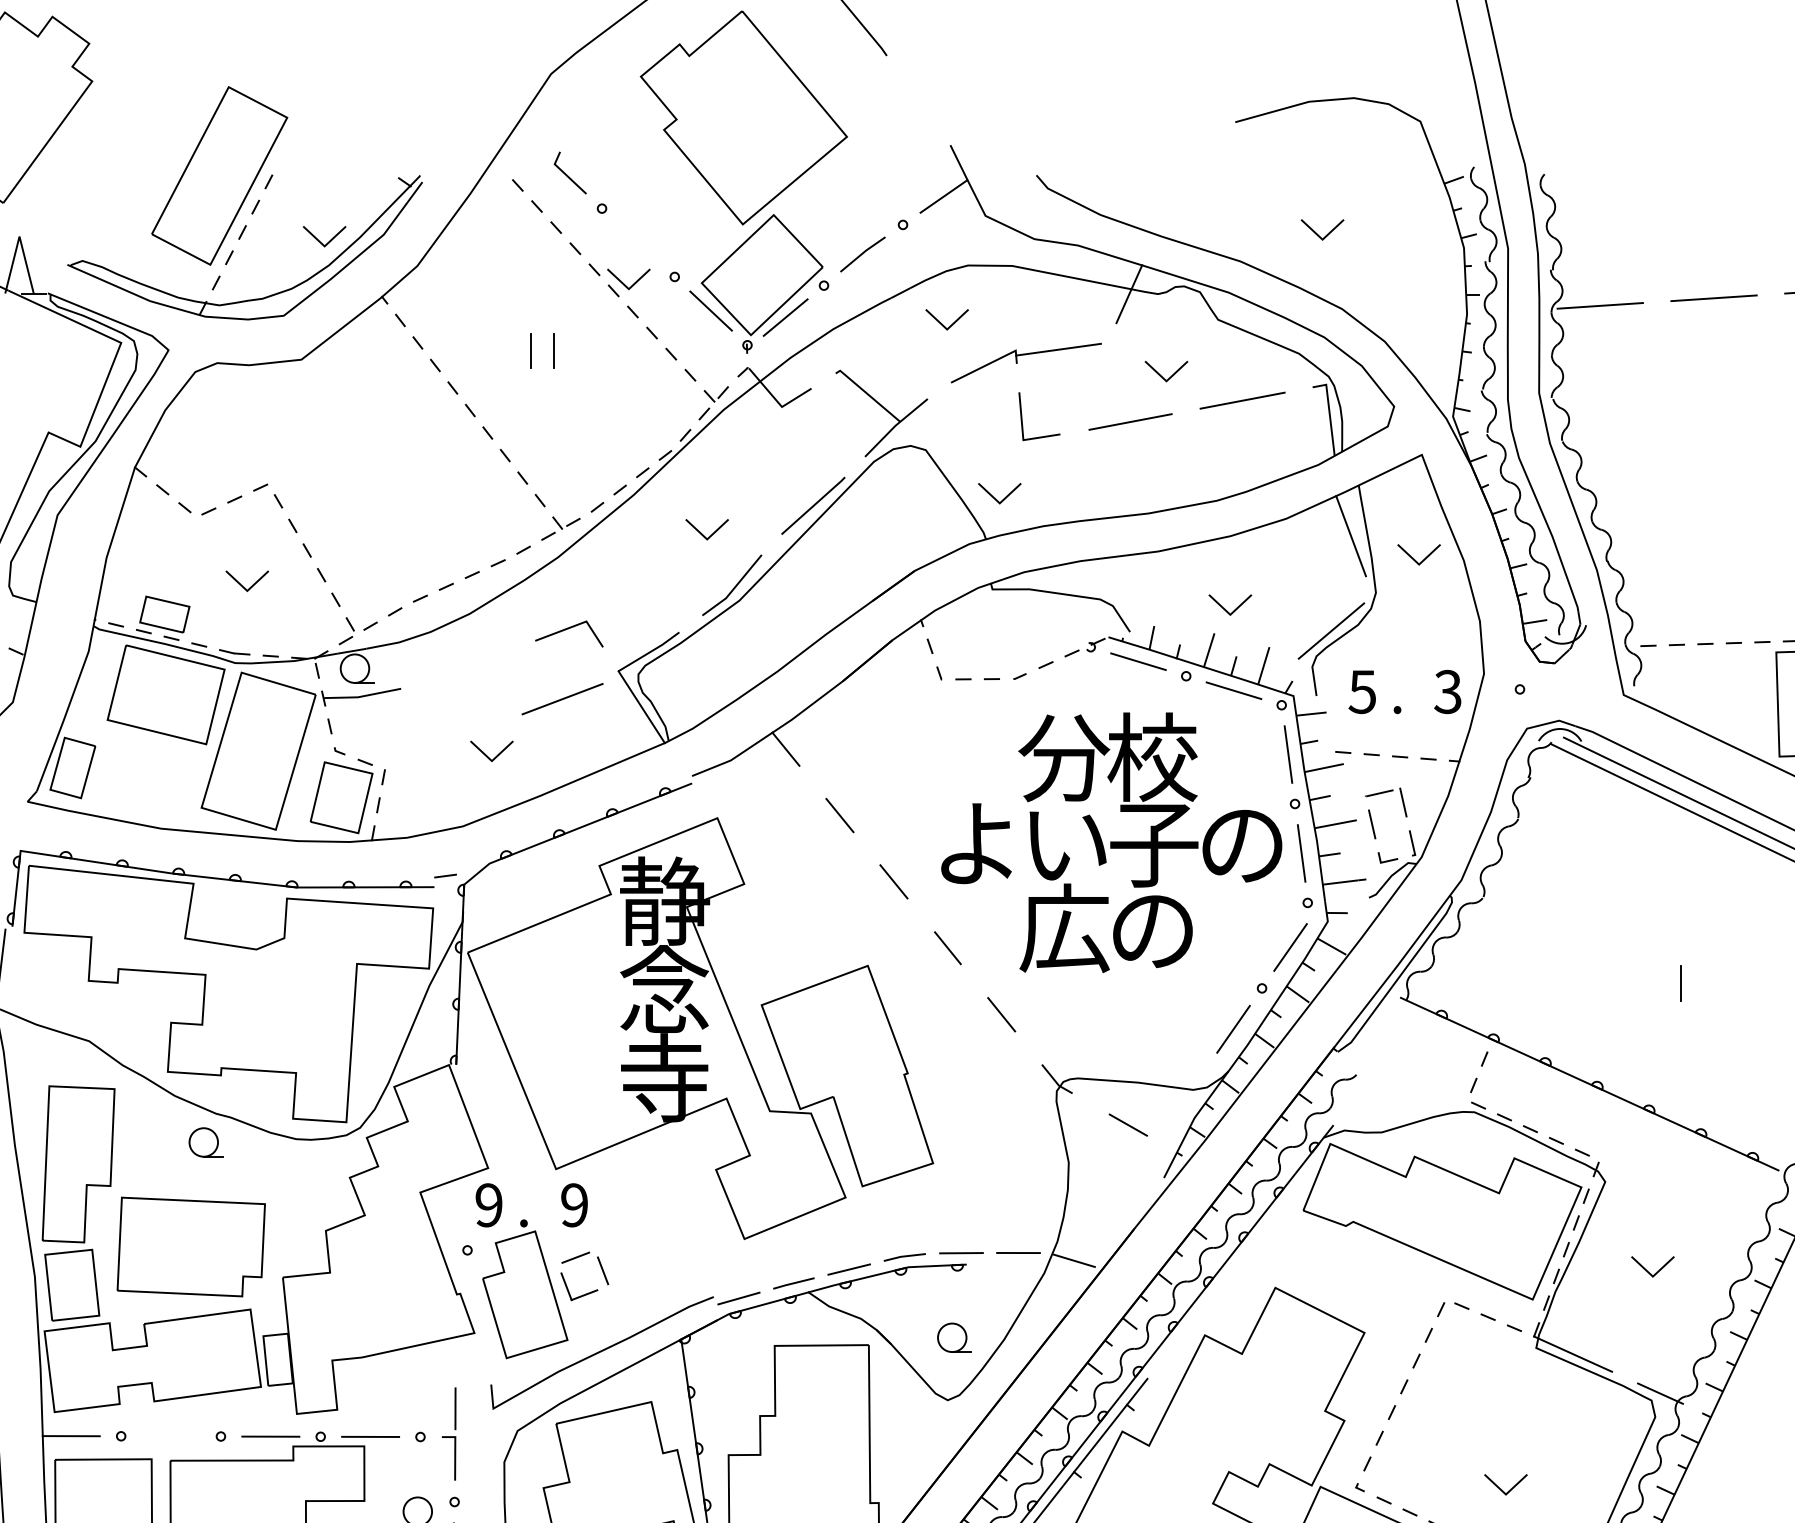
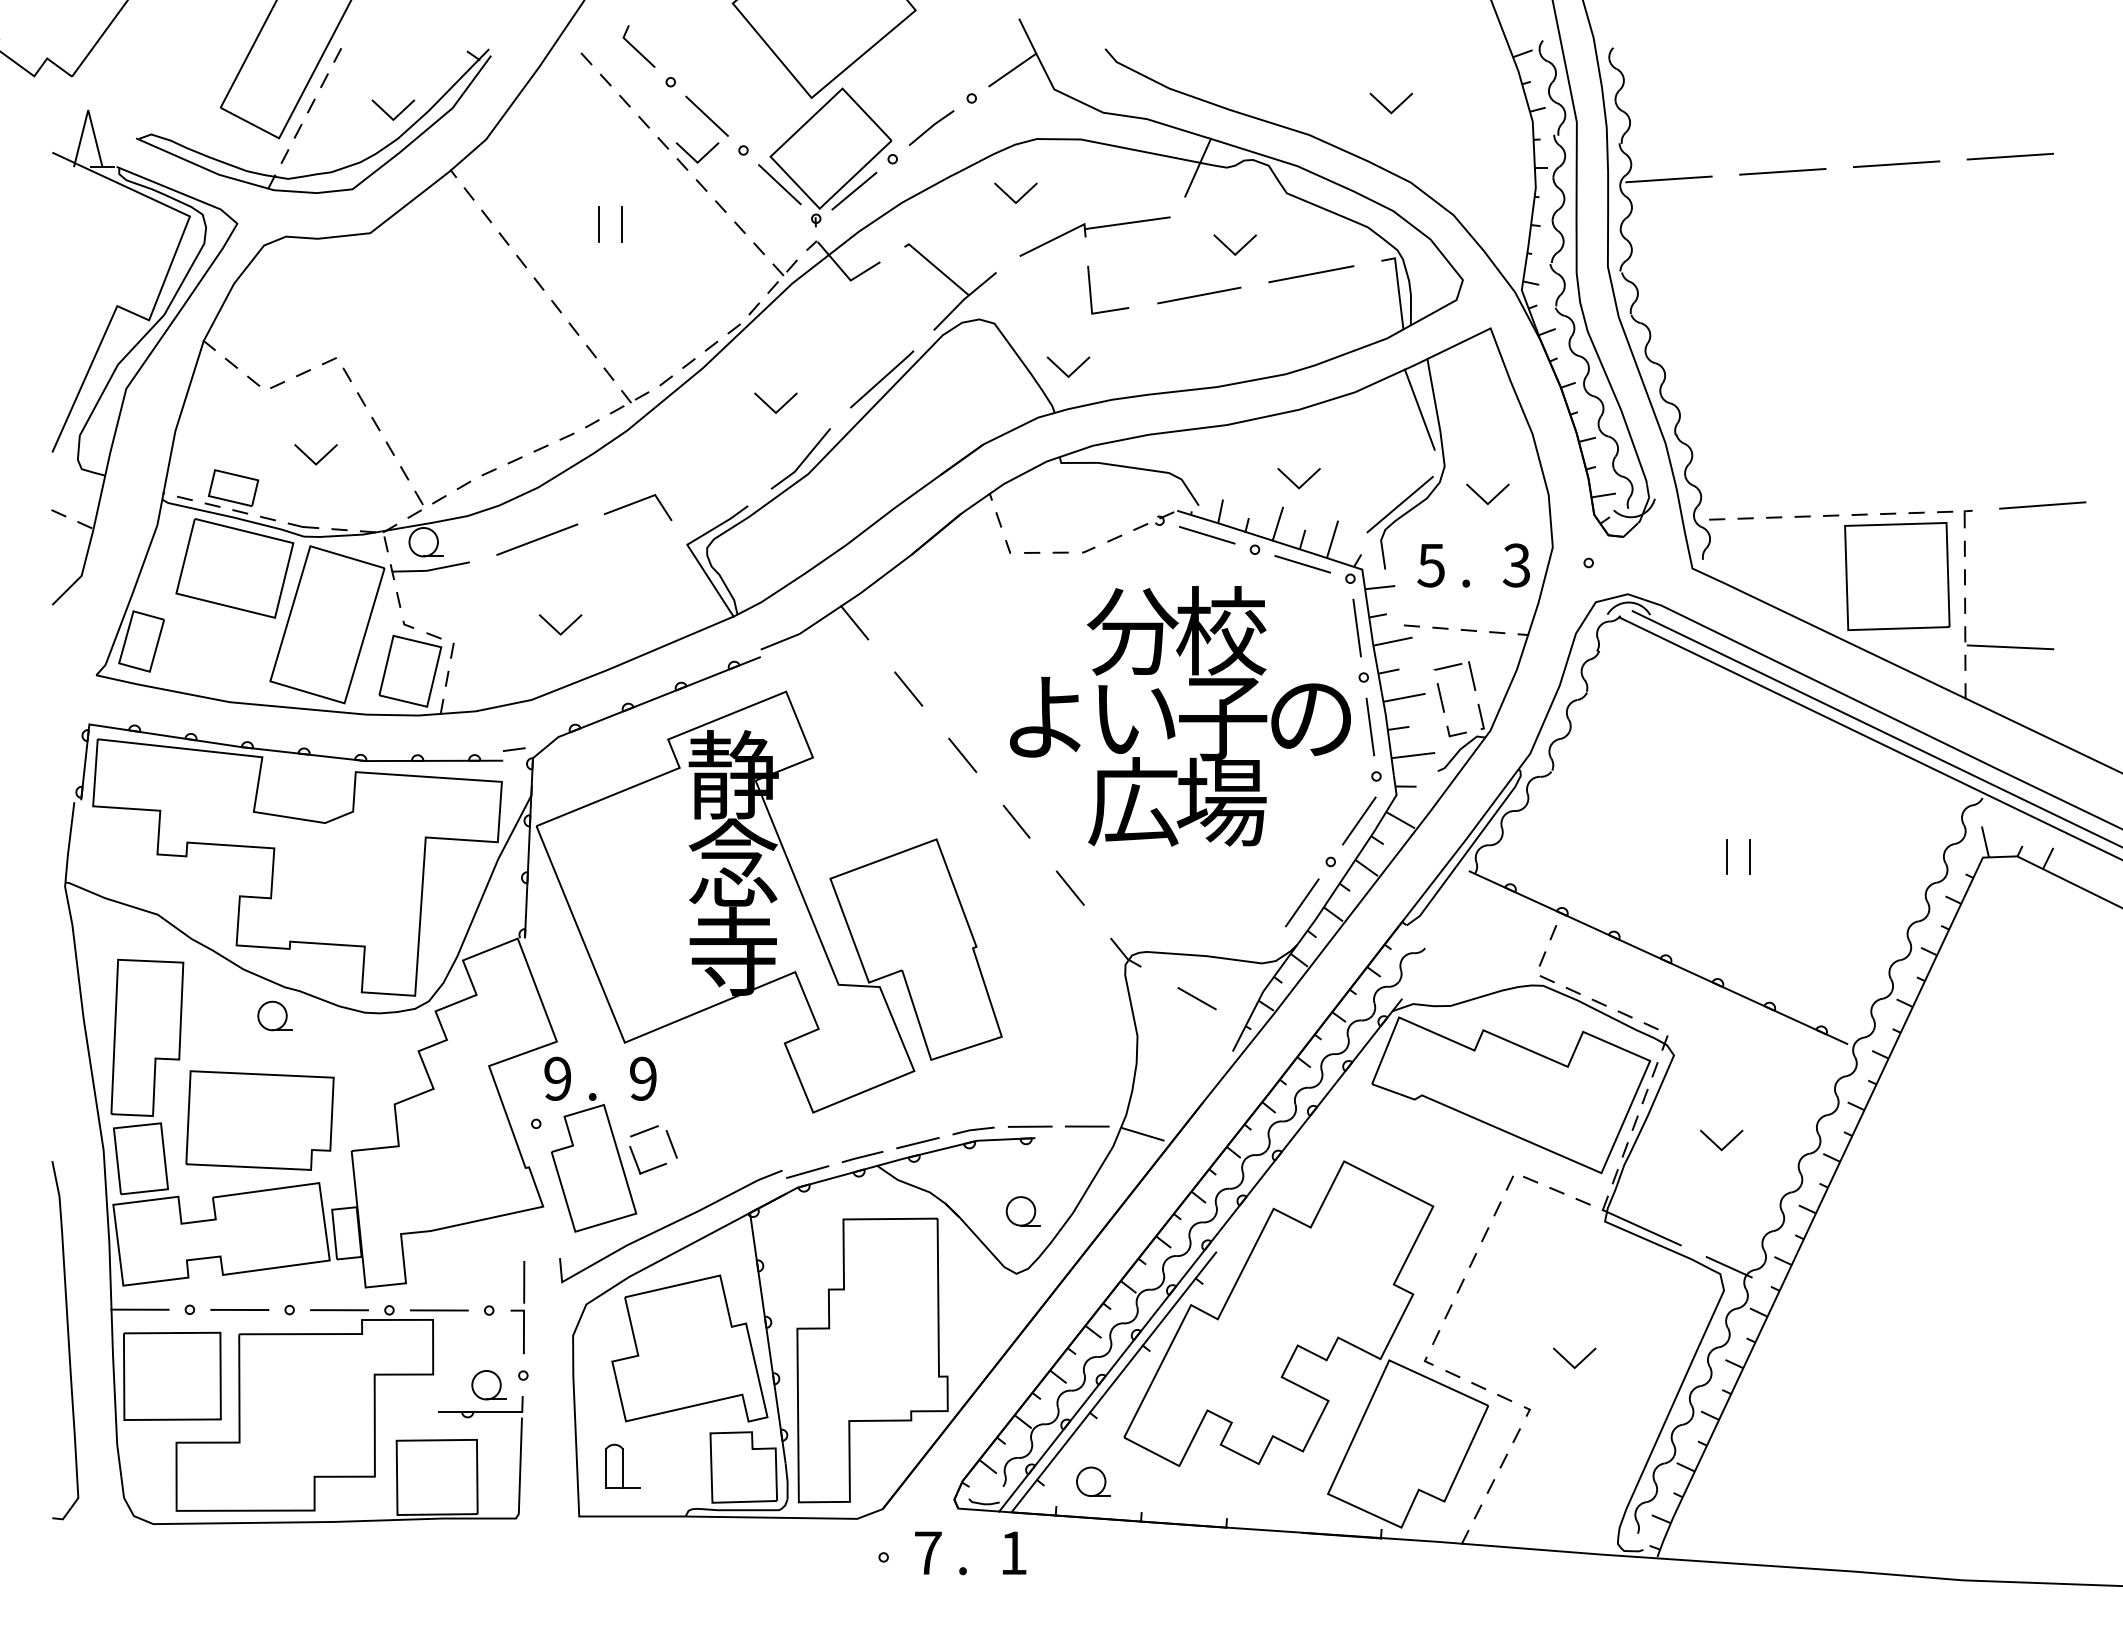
line: (637, 241) -> (706, 115), added
line: (1414, 558) -> (1483, 498), moved
line: (562, 698) -> (537, 539), moved
text: (1152, 927) -> (1221, 801), の -> 場
line: (1658, 982) -> (1727, 856), added
line: (170, 1435) -> (239, 1309), added

